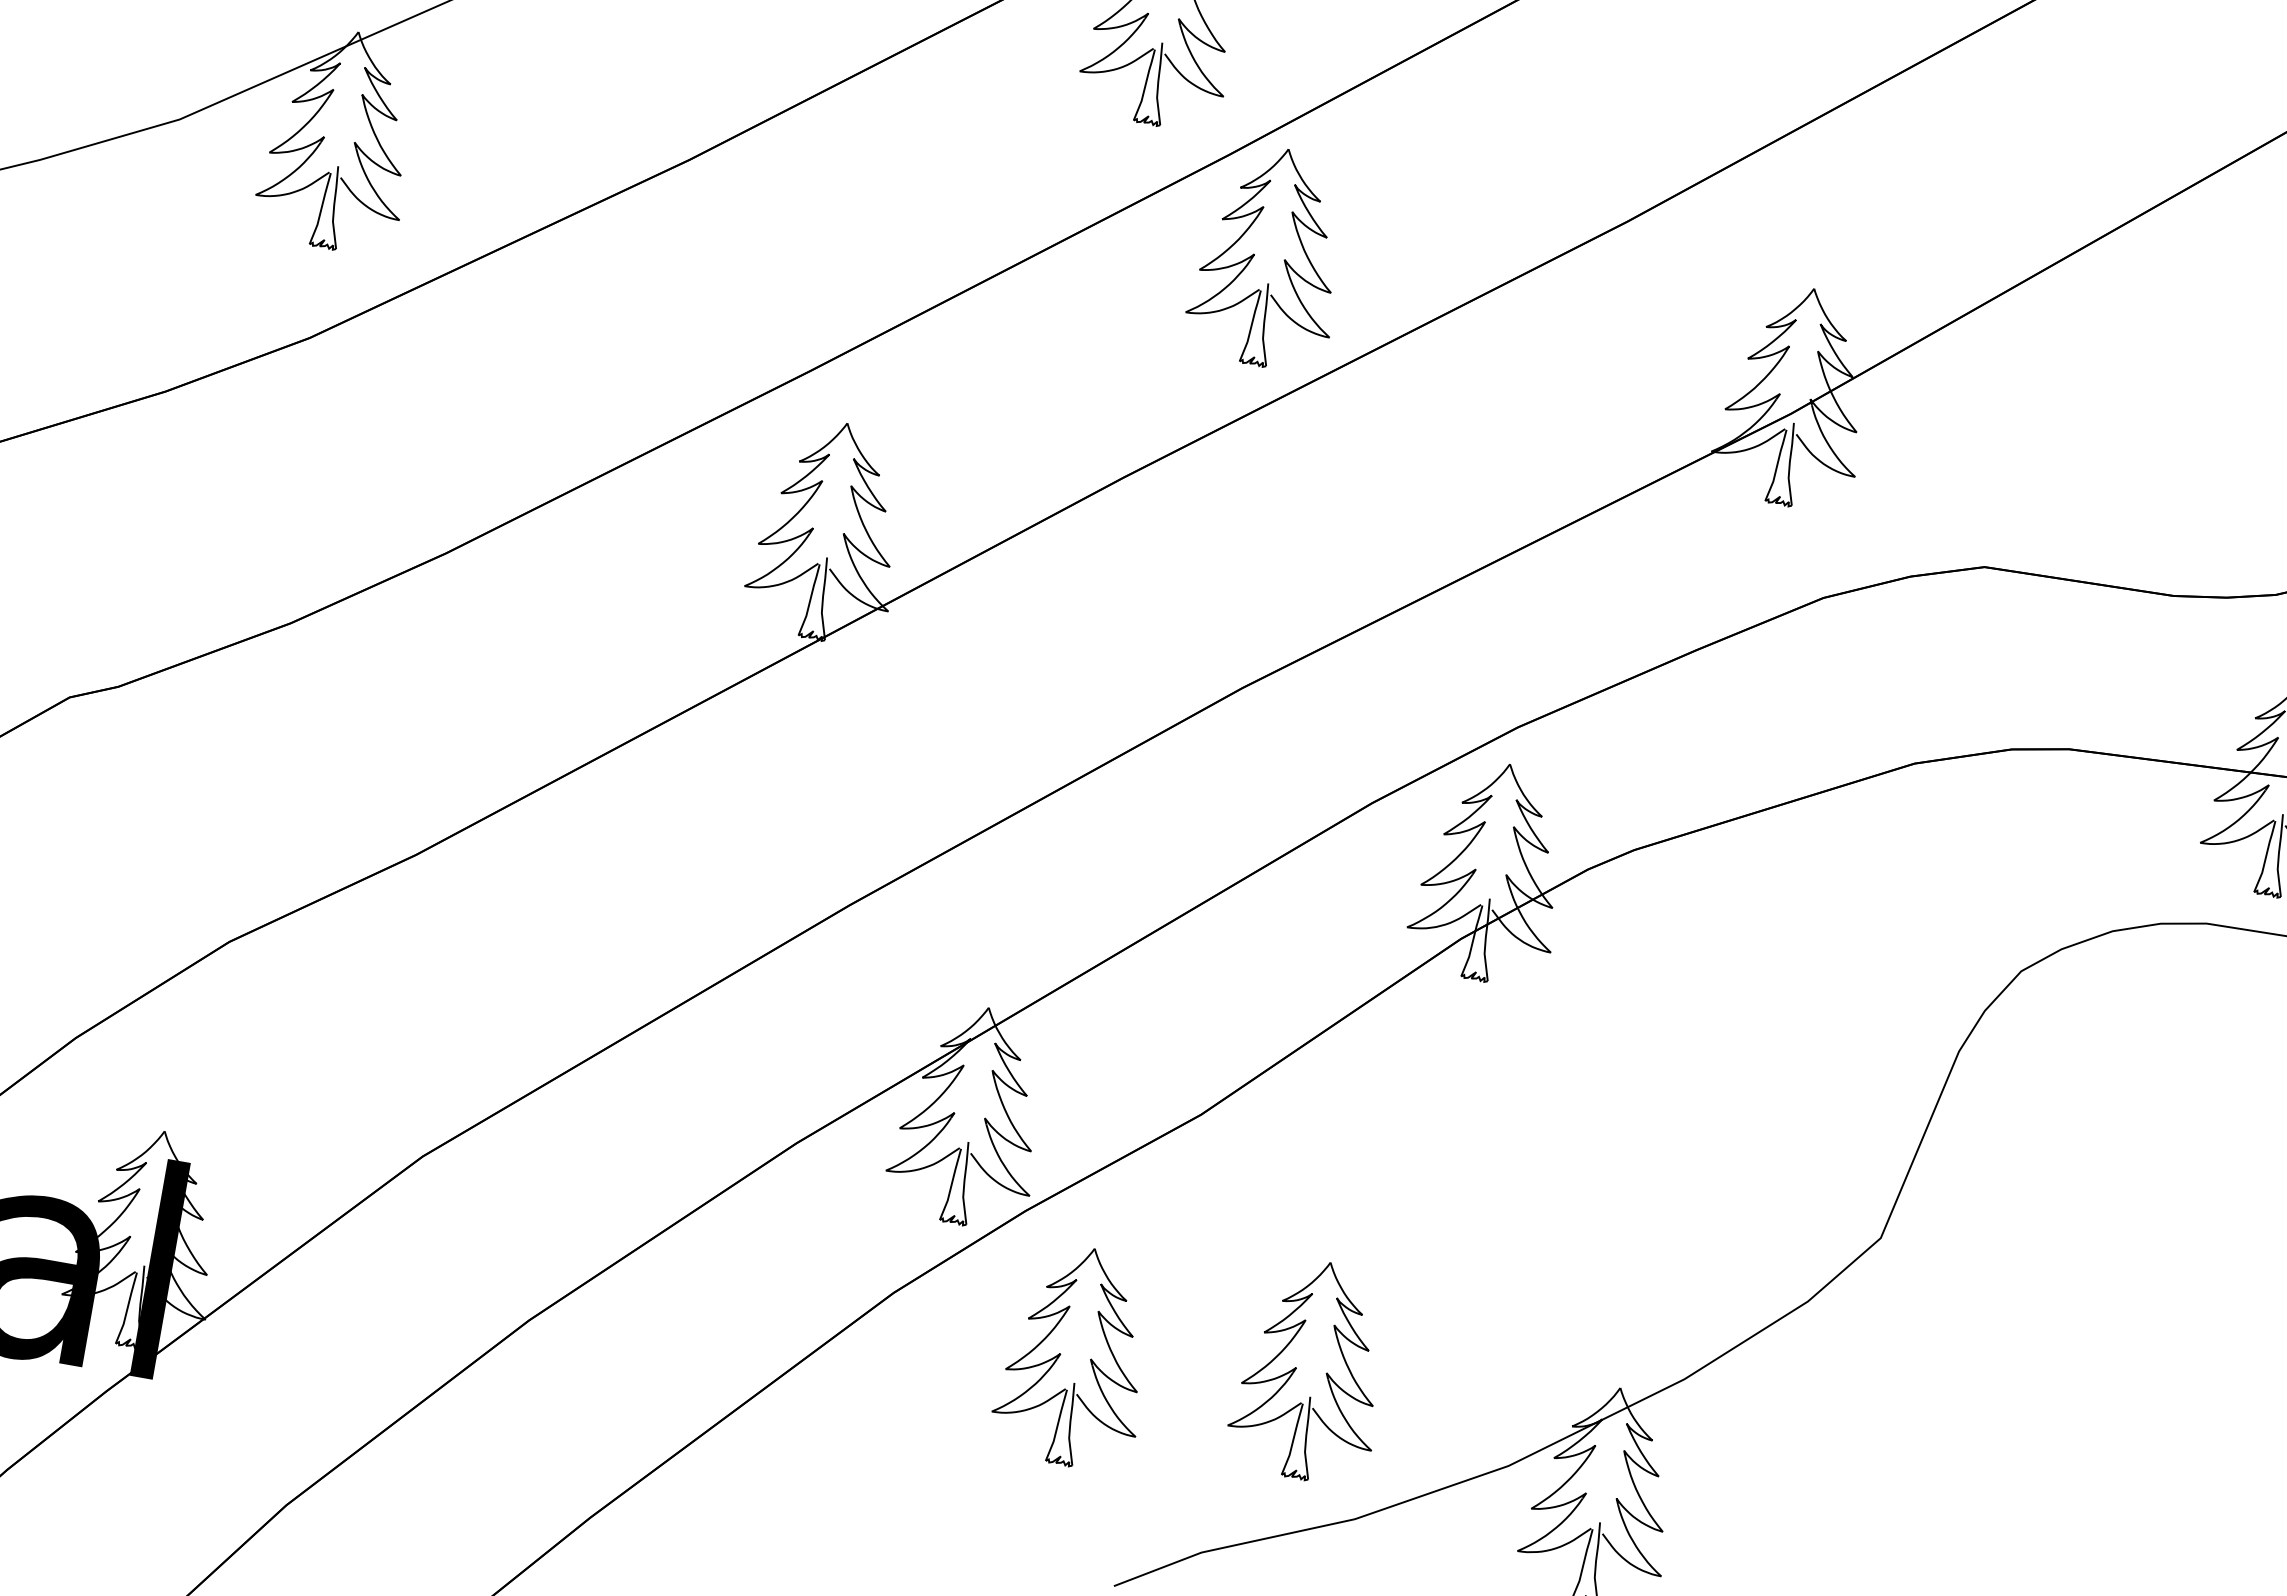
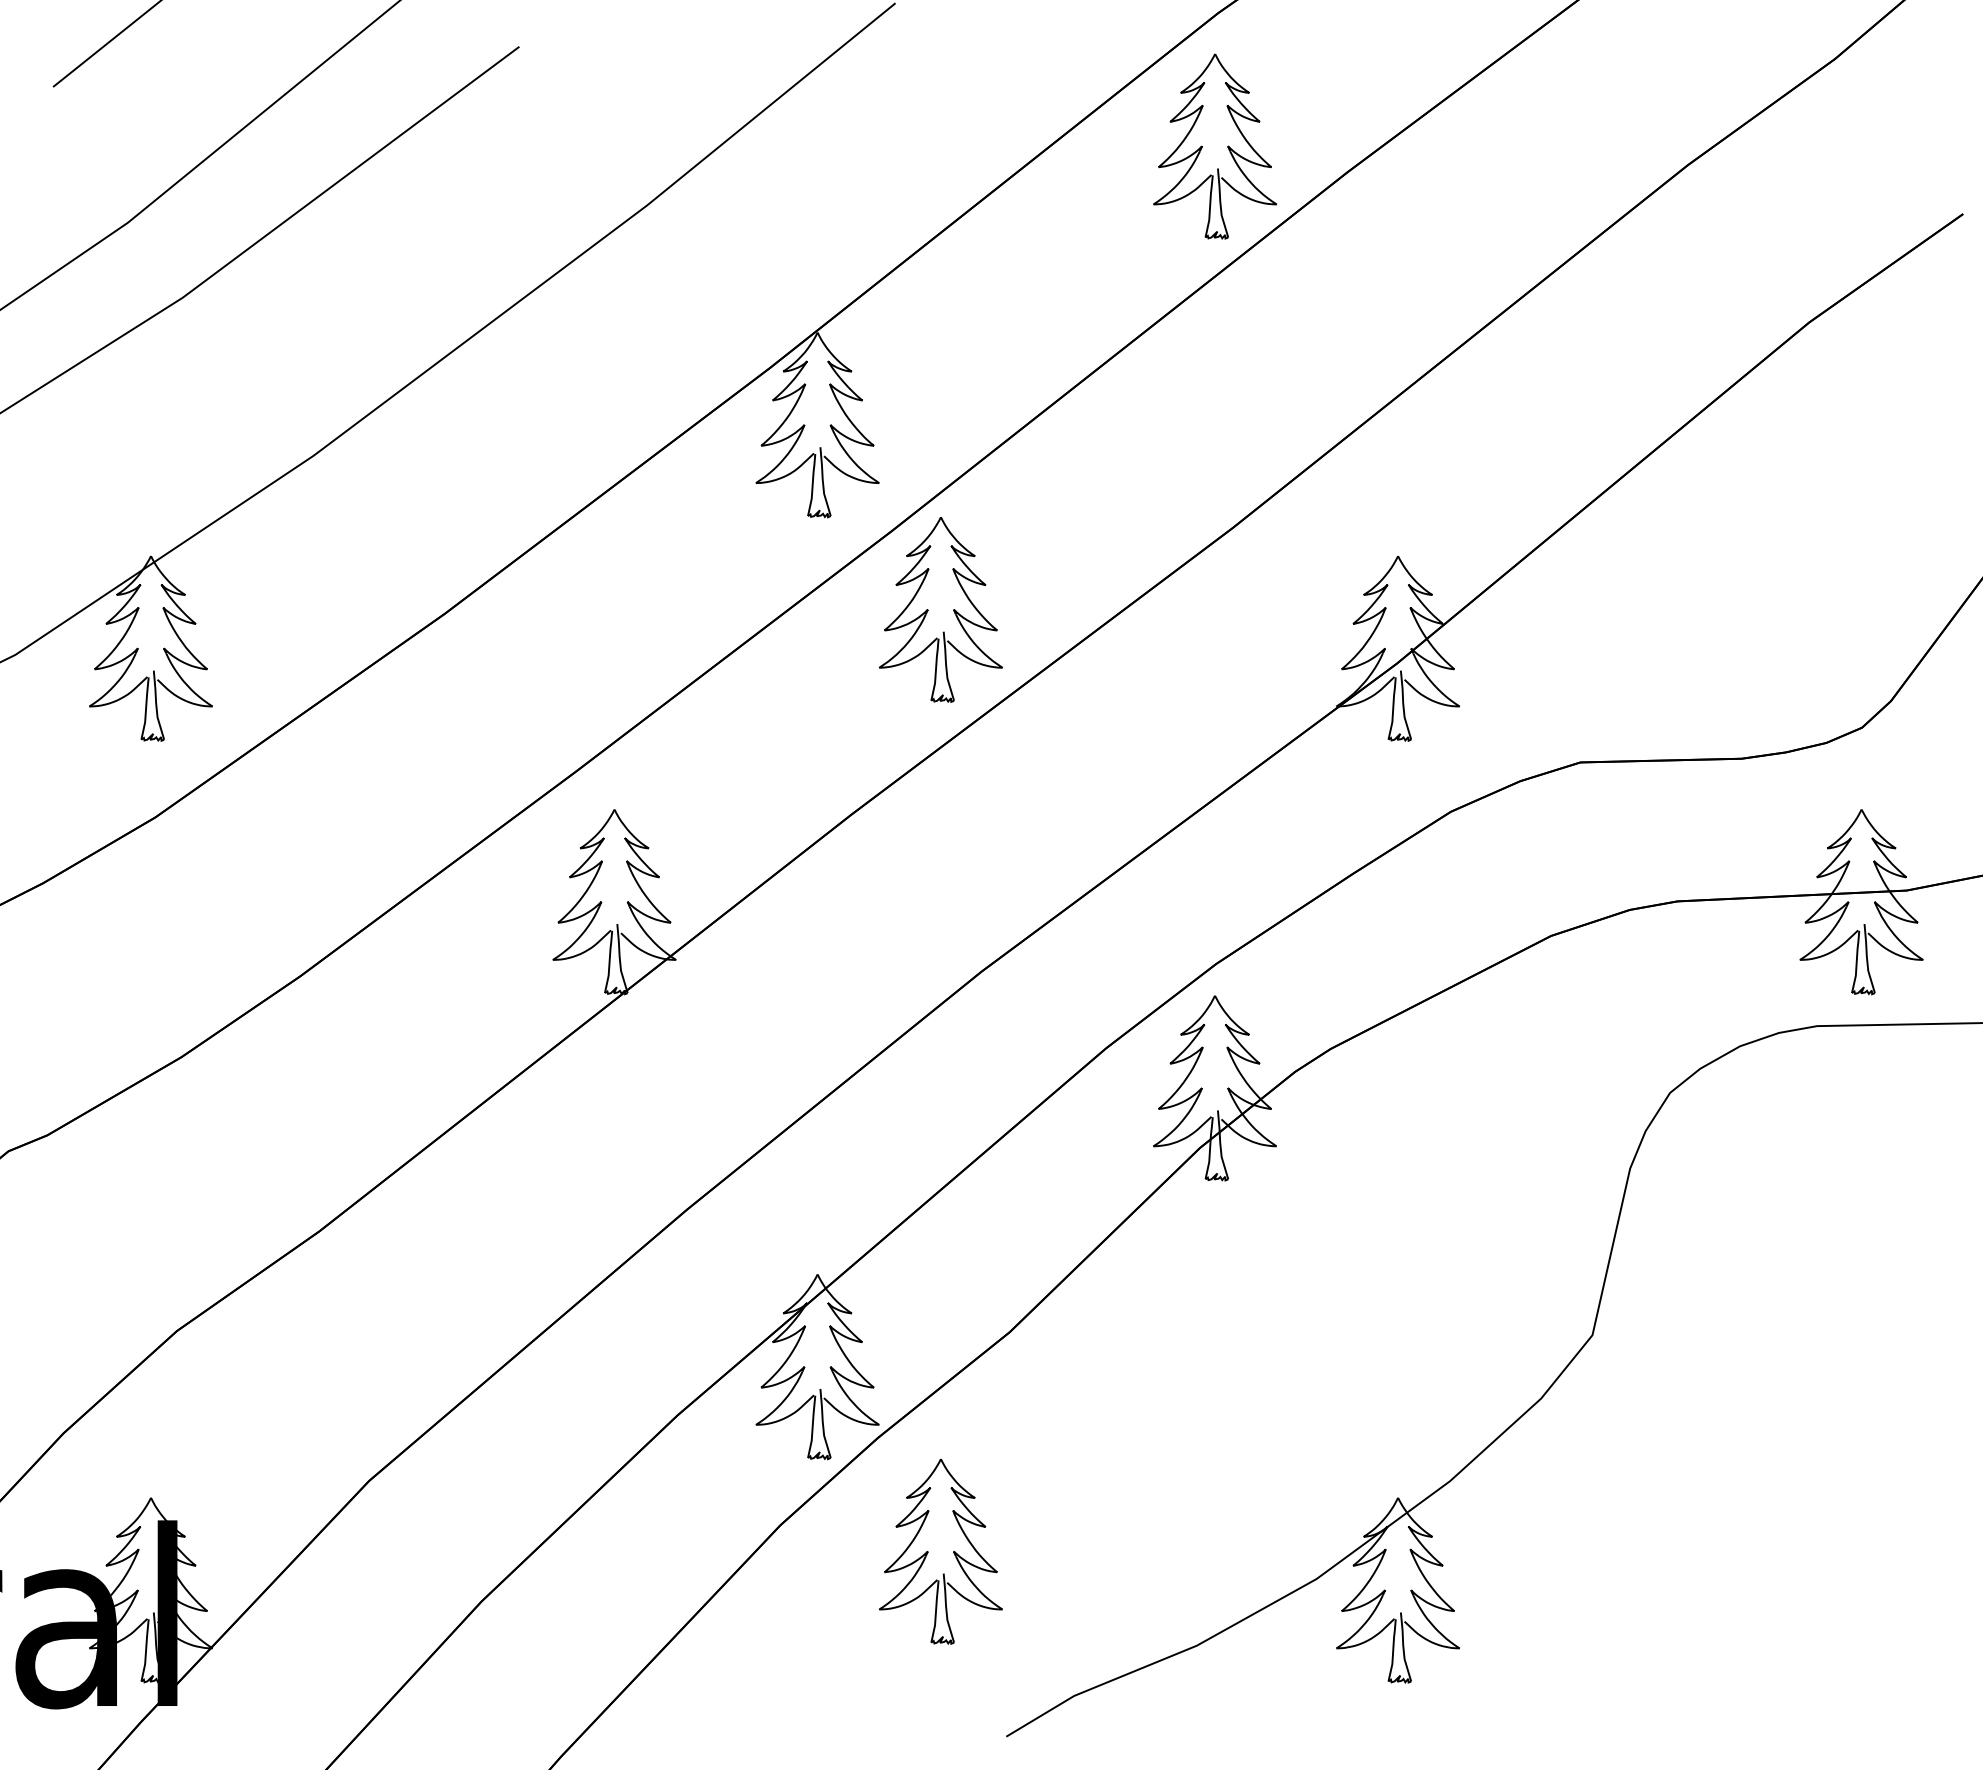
part: (1311, 1370) -> (1138, 1528), removed

